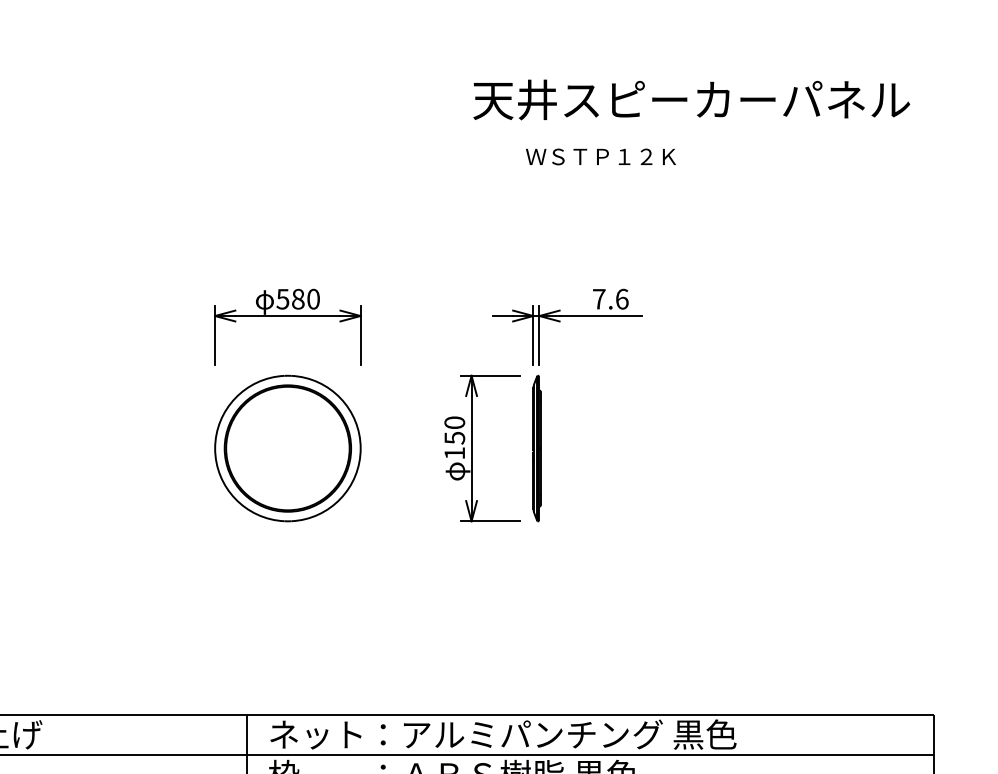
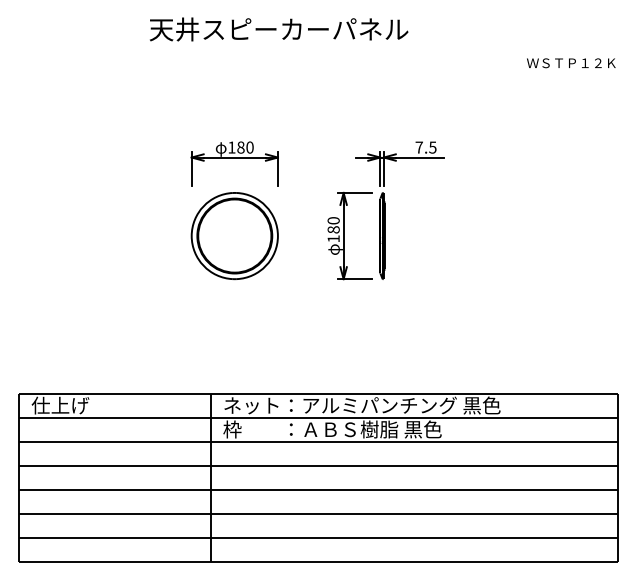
text: (692, 99) -> (279, 29), moved
text: (601, 157) -> (571, 63), moved
text: (282, 299) -> (231, 147), 580 -> 180
text: (621, 299) -> (432, 147), 7.6 -> 7.5
text: (454, 437) -> (333, 229), 150 -> 180

